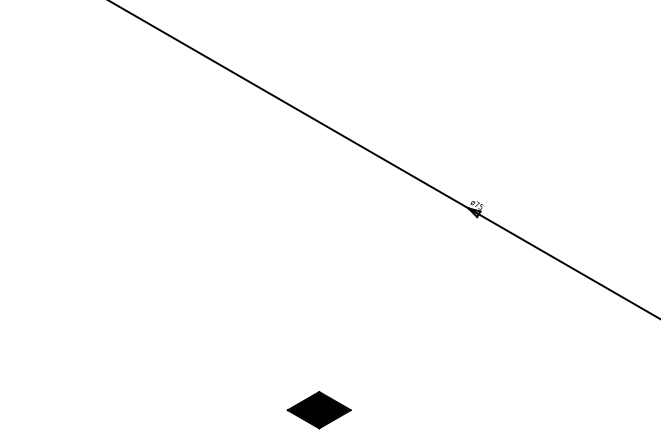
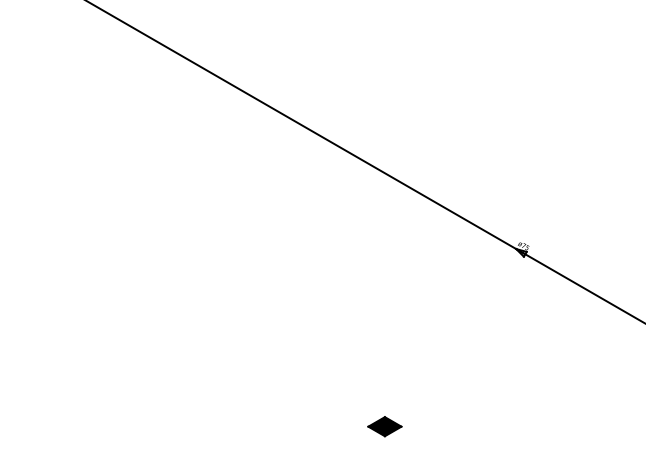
part: (318, 409) -> (384, 426), size x0.6

